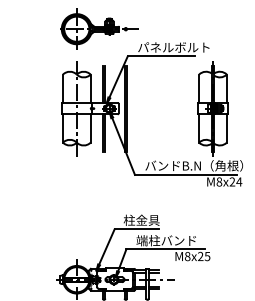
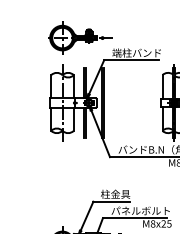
text: (173, 47) -> (141, 53), パネルボルト -> 端柱バンド
text: (172, 240) -> (140, 210), 端柱バンド -> パネルボルト

